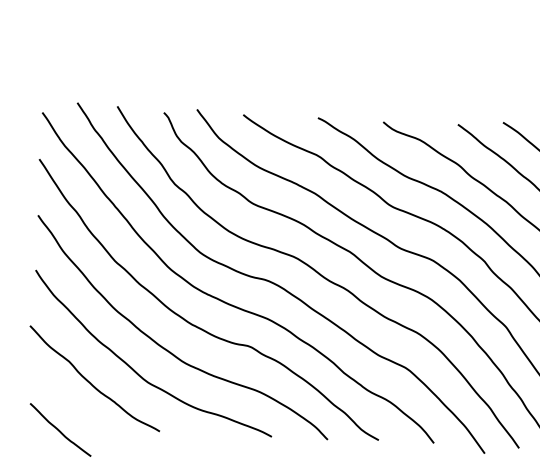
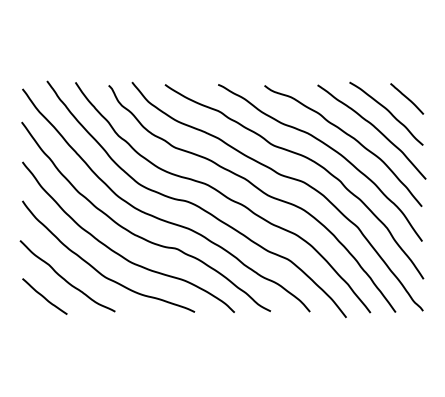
curve: (60, 429) -> (44, 296), moved

